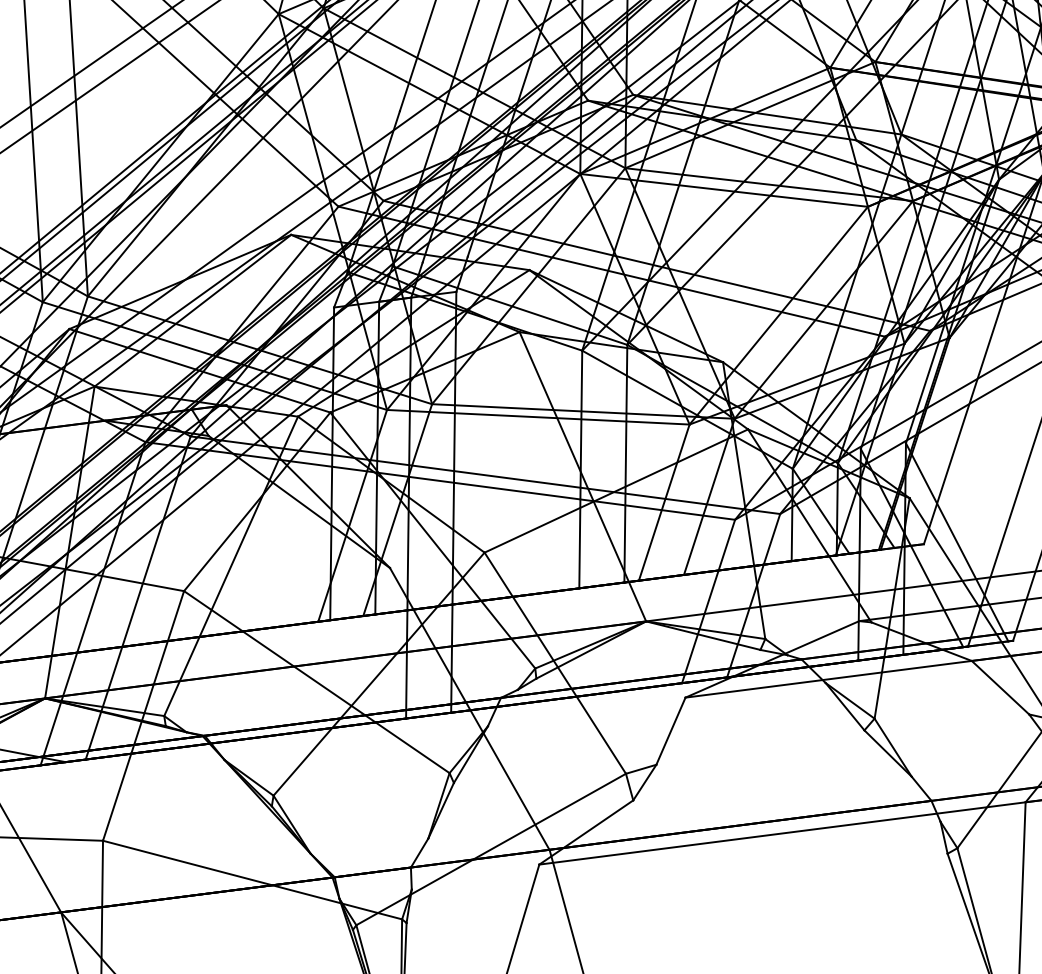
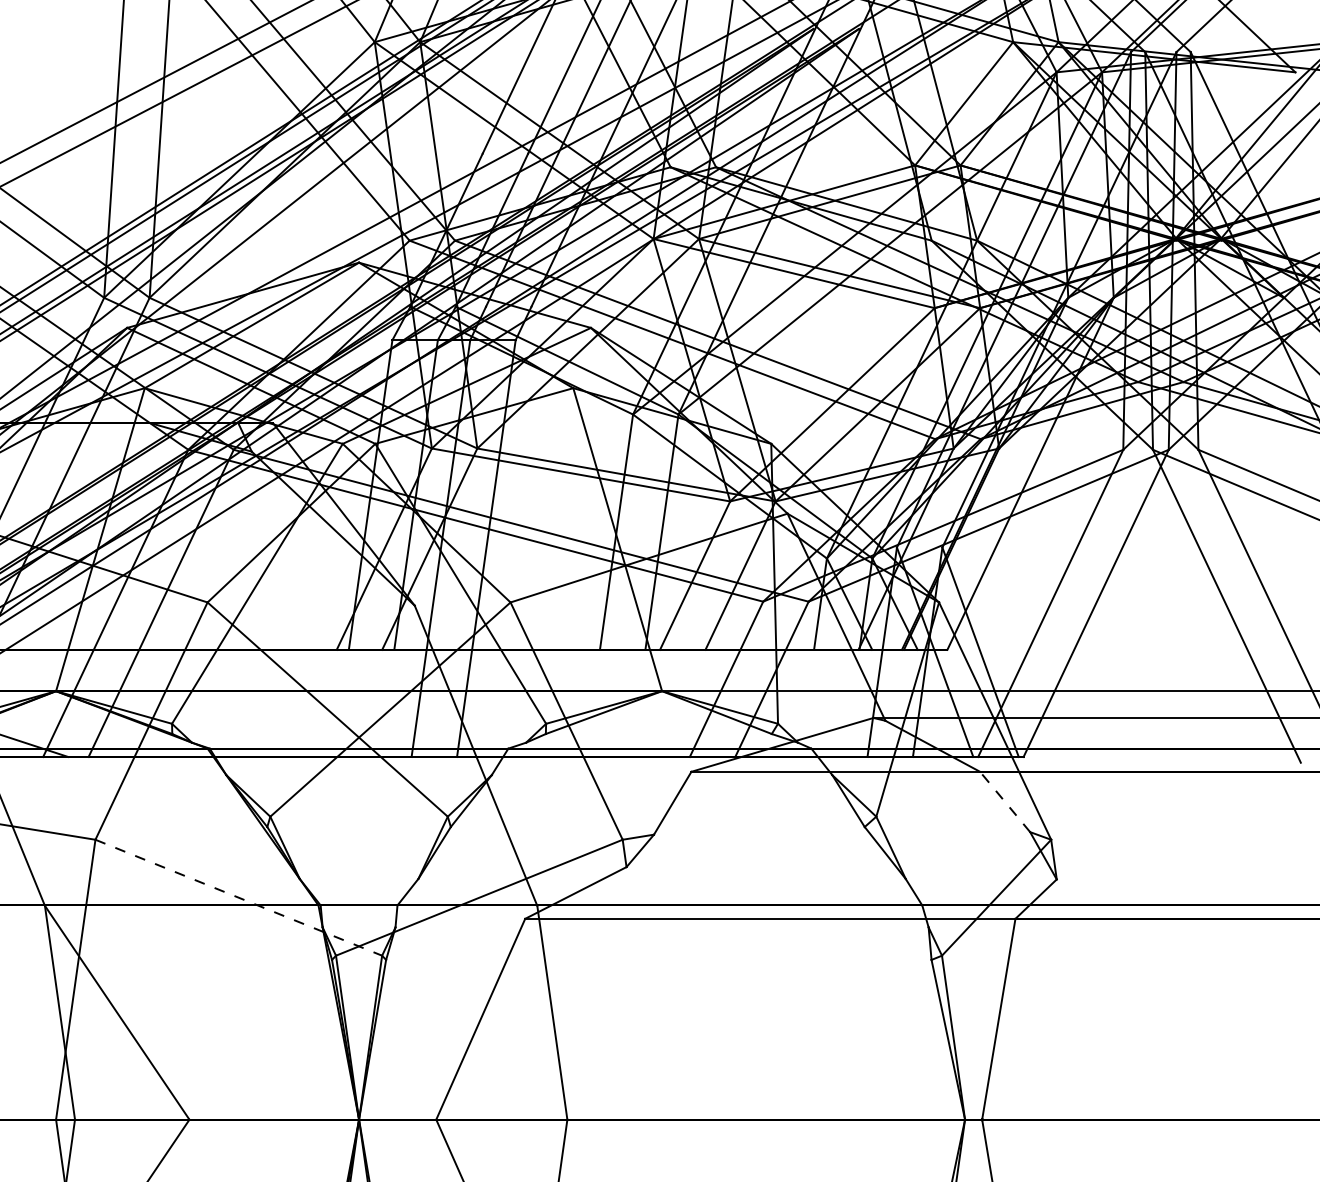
line: (999, 687) -> (1004, 801), solid -> dashed
line: (252, 879) -> (238, 897), solid -> dashed

